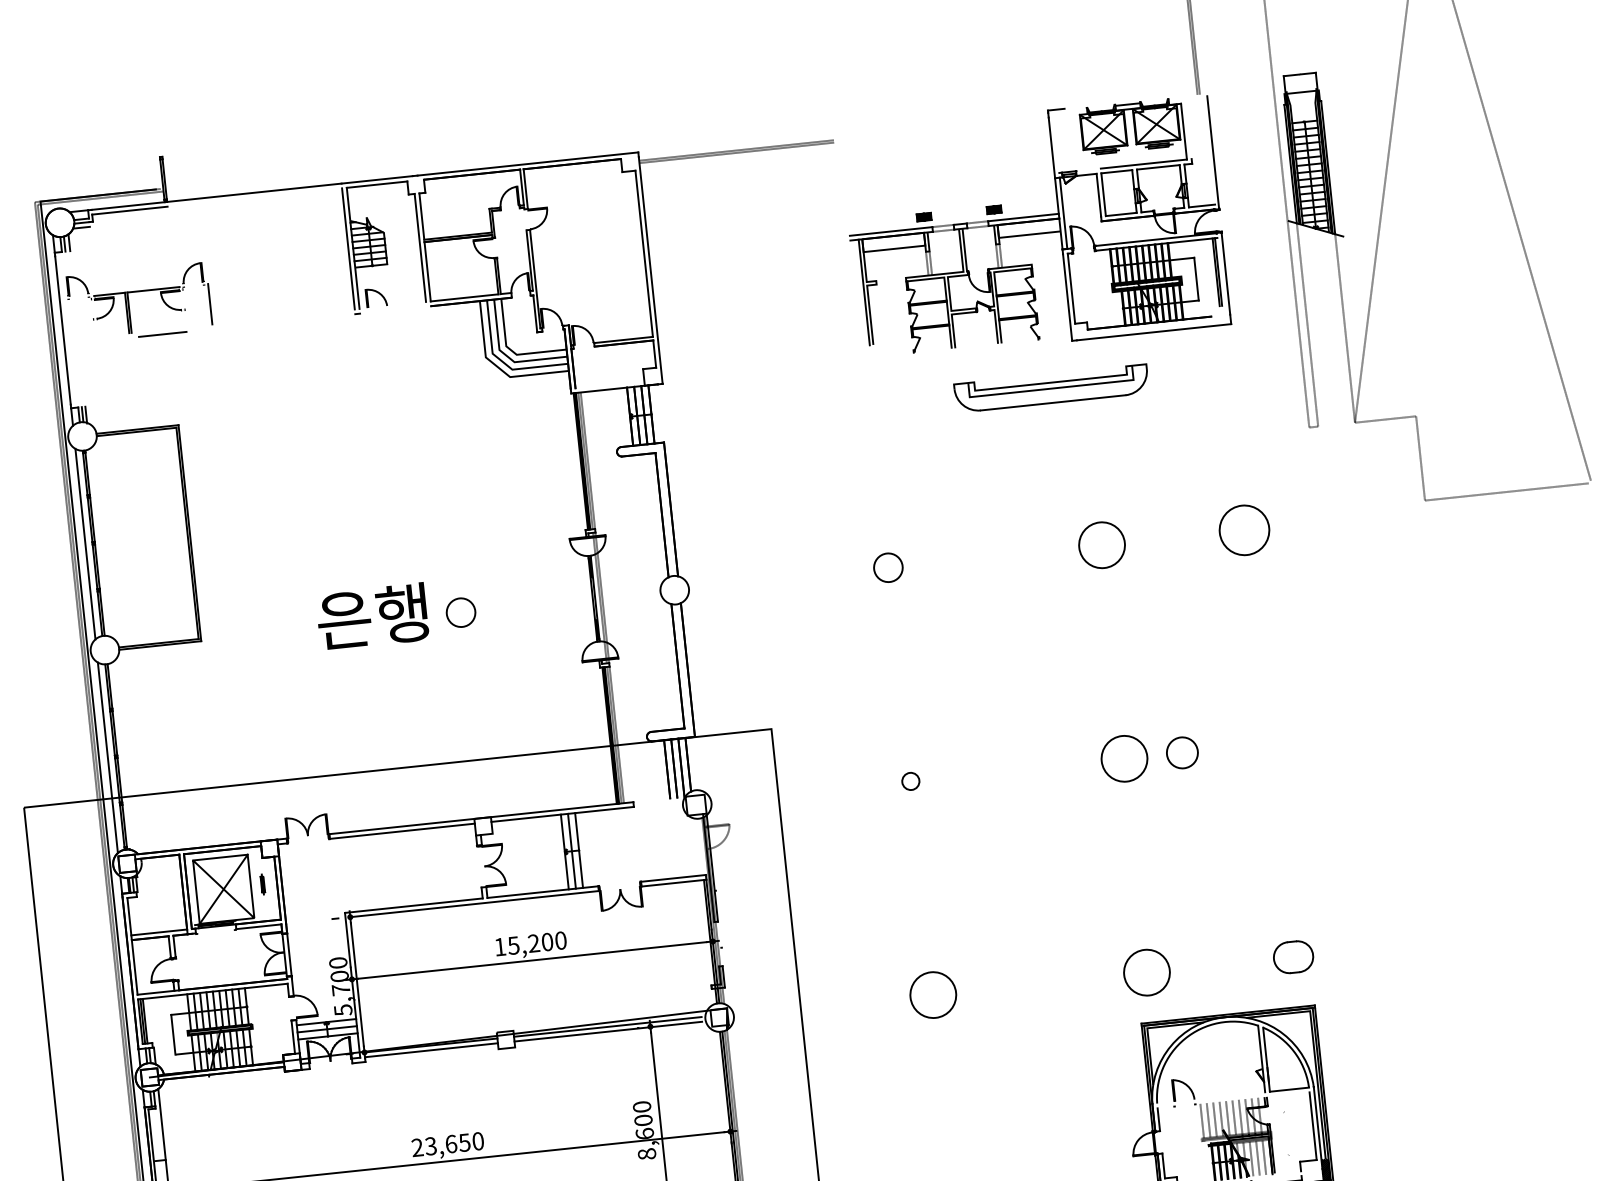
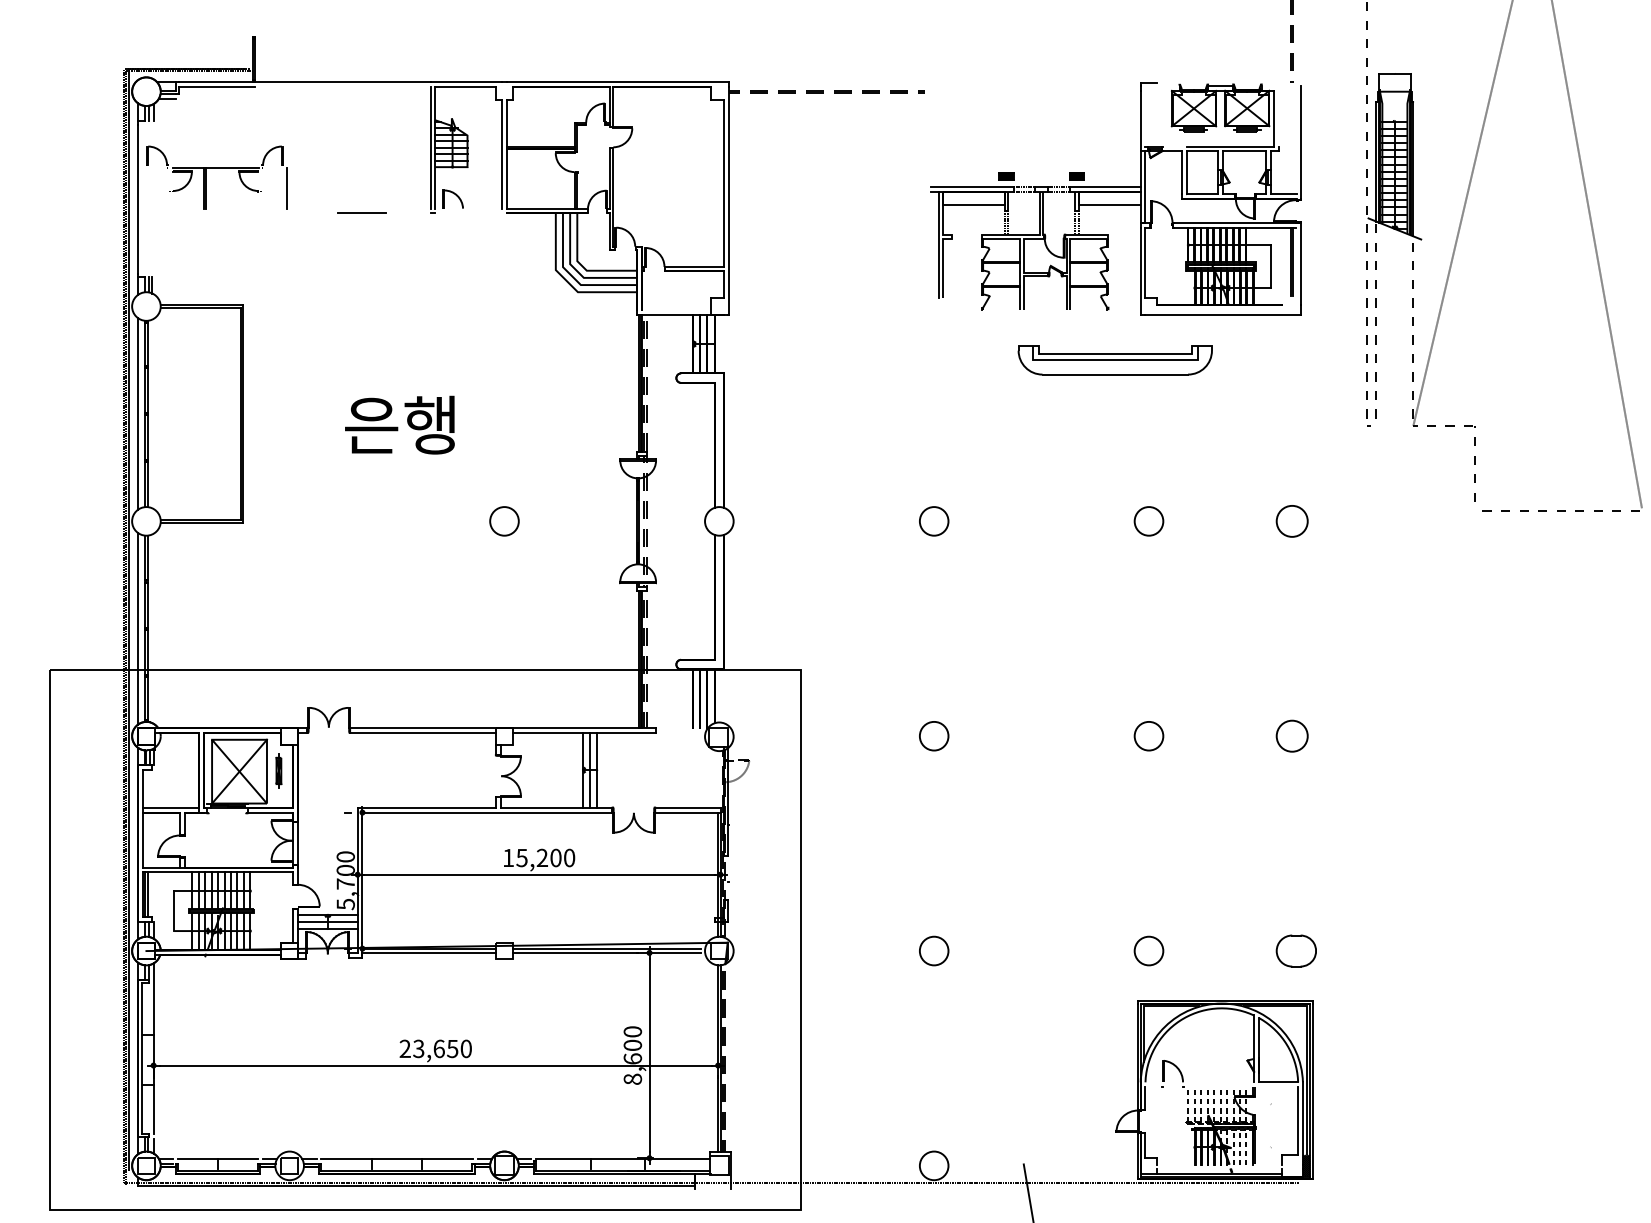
line: (162, 333) -> (361, 212), moved
circle: (1243, 529) -> (1291, 520), size x0.62
circle: (1101, 545) -> (1148, 521), size x0.62
text: (371, 616) -> (399, 424), moved
circle: (1181, 752) -> (1291, 735), moved
circle: (1124, 759) -> (1148, 736), size x0.62
circle: (910, 780) -> (933, 735), size x1.67
part: (262, 884) -> (278, 770), size x1.67
circle: (1146, 972) -> (1148, 950), size x0.62
circle: (932, 994) -> (933, 950), size x0.62

